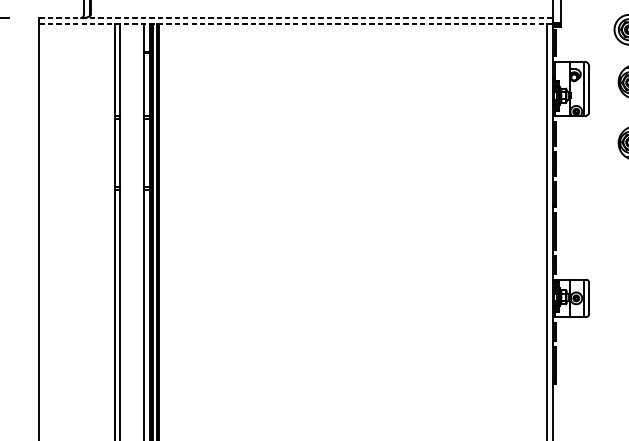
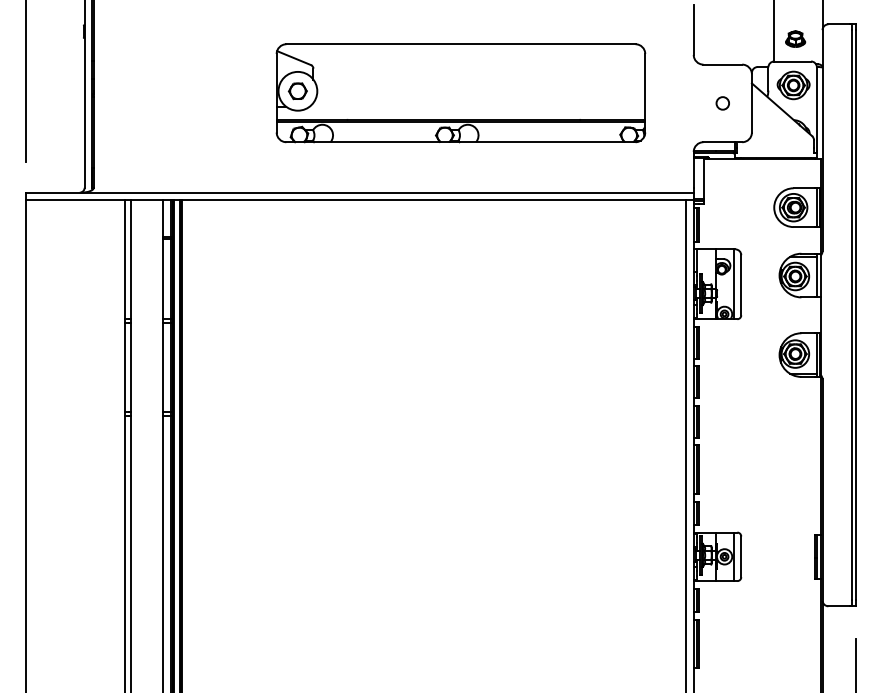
line: (296, 18) -> (360, 192), dashed -> solid
line: (293, 24) -> (356, 200), dashed -> solid

